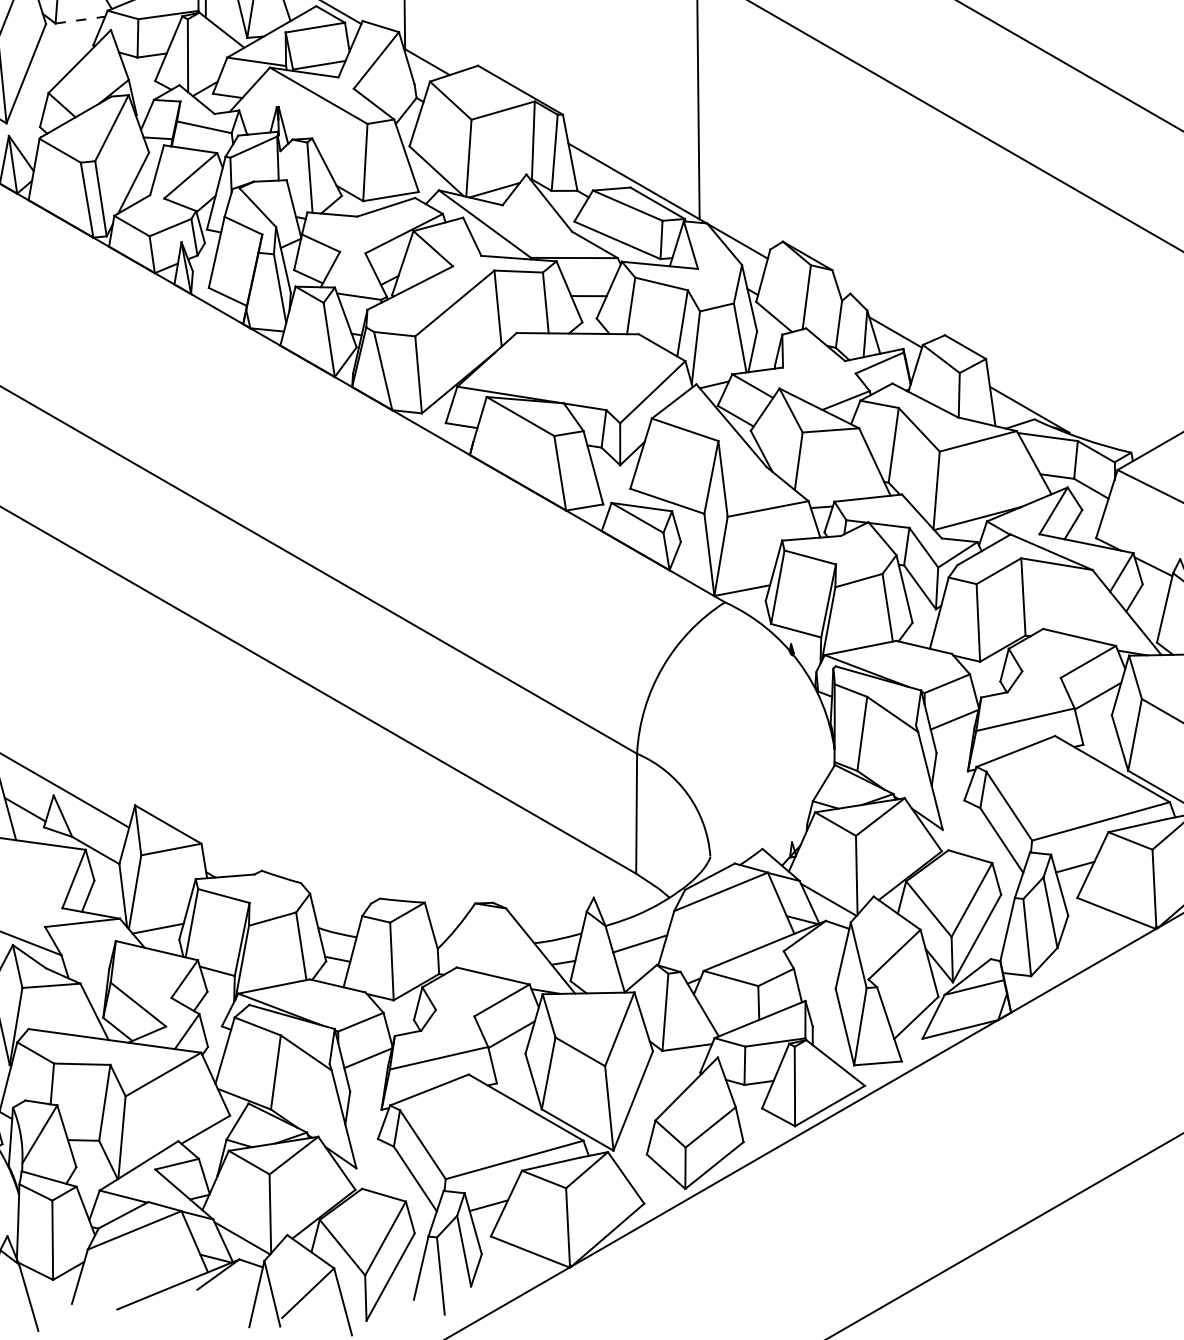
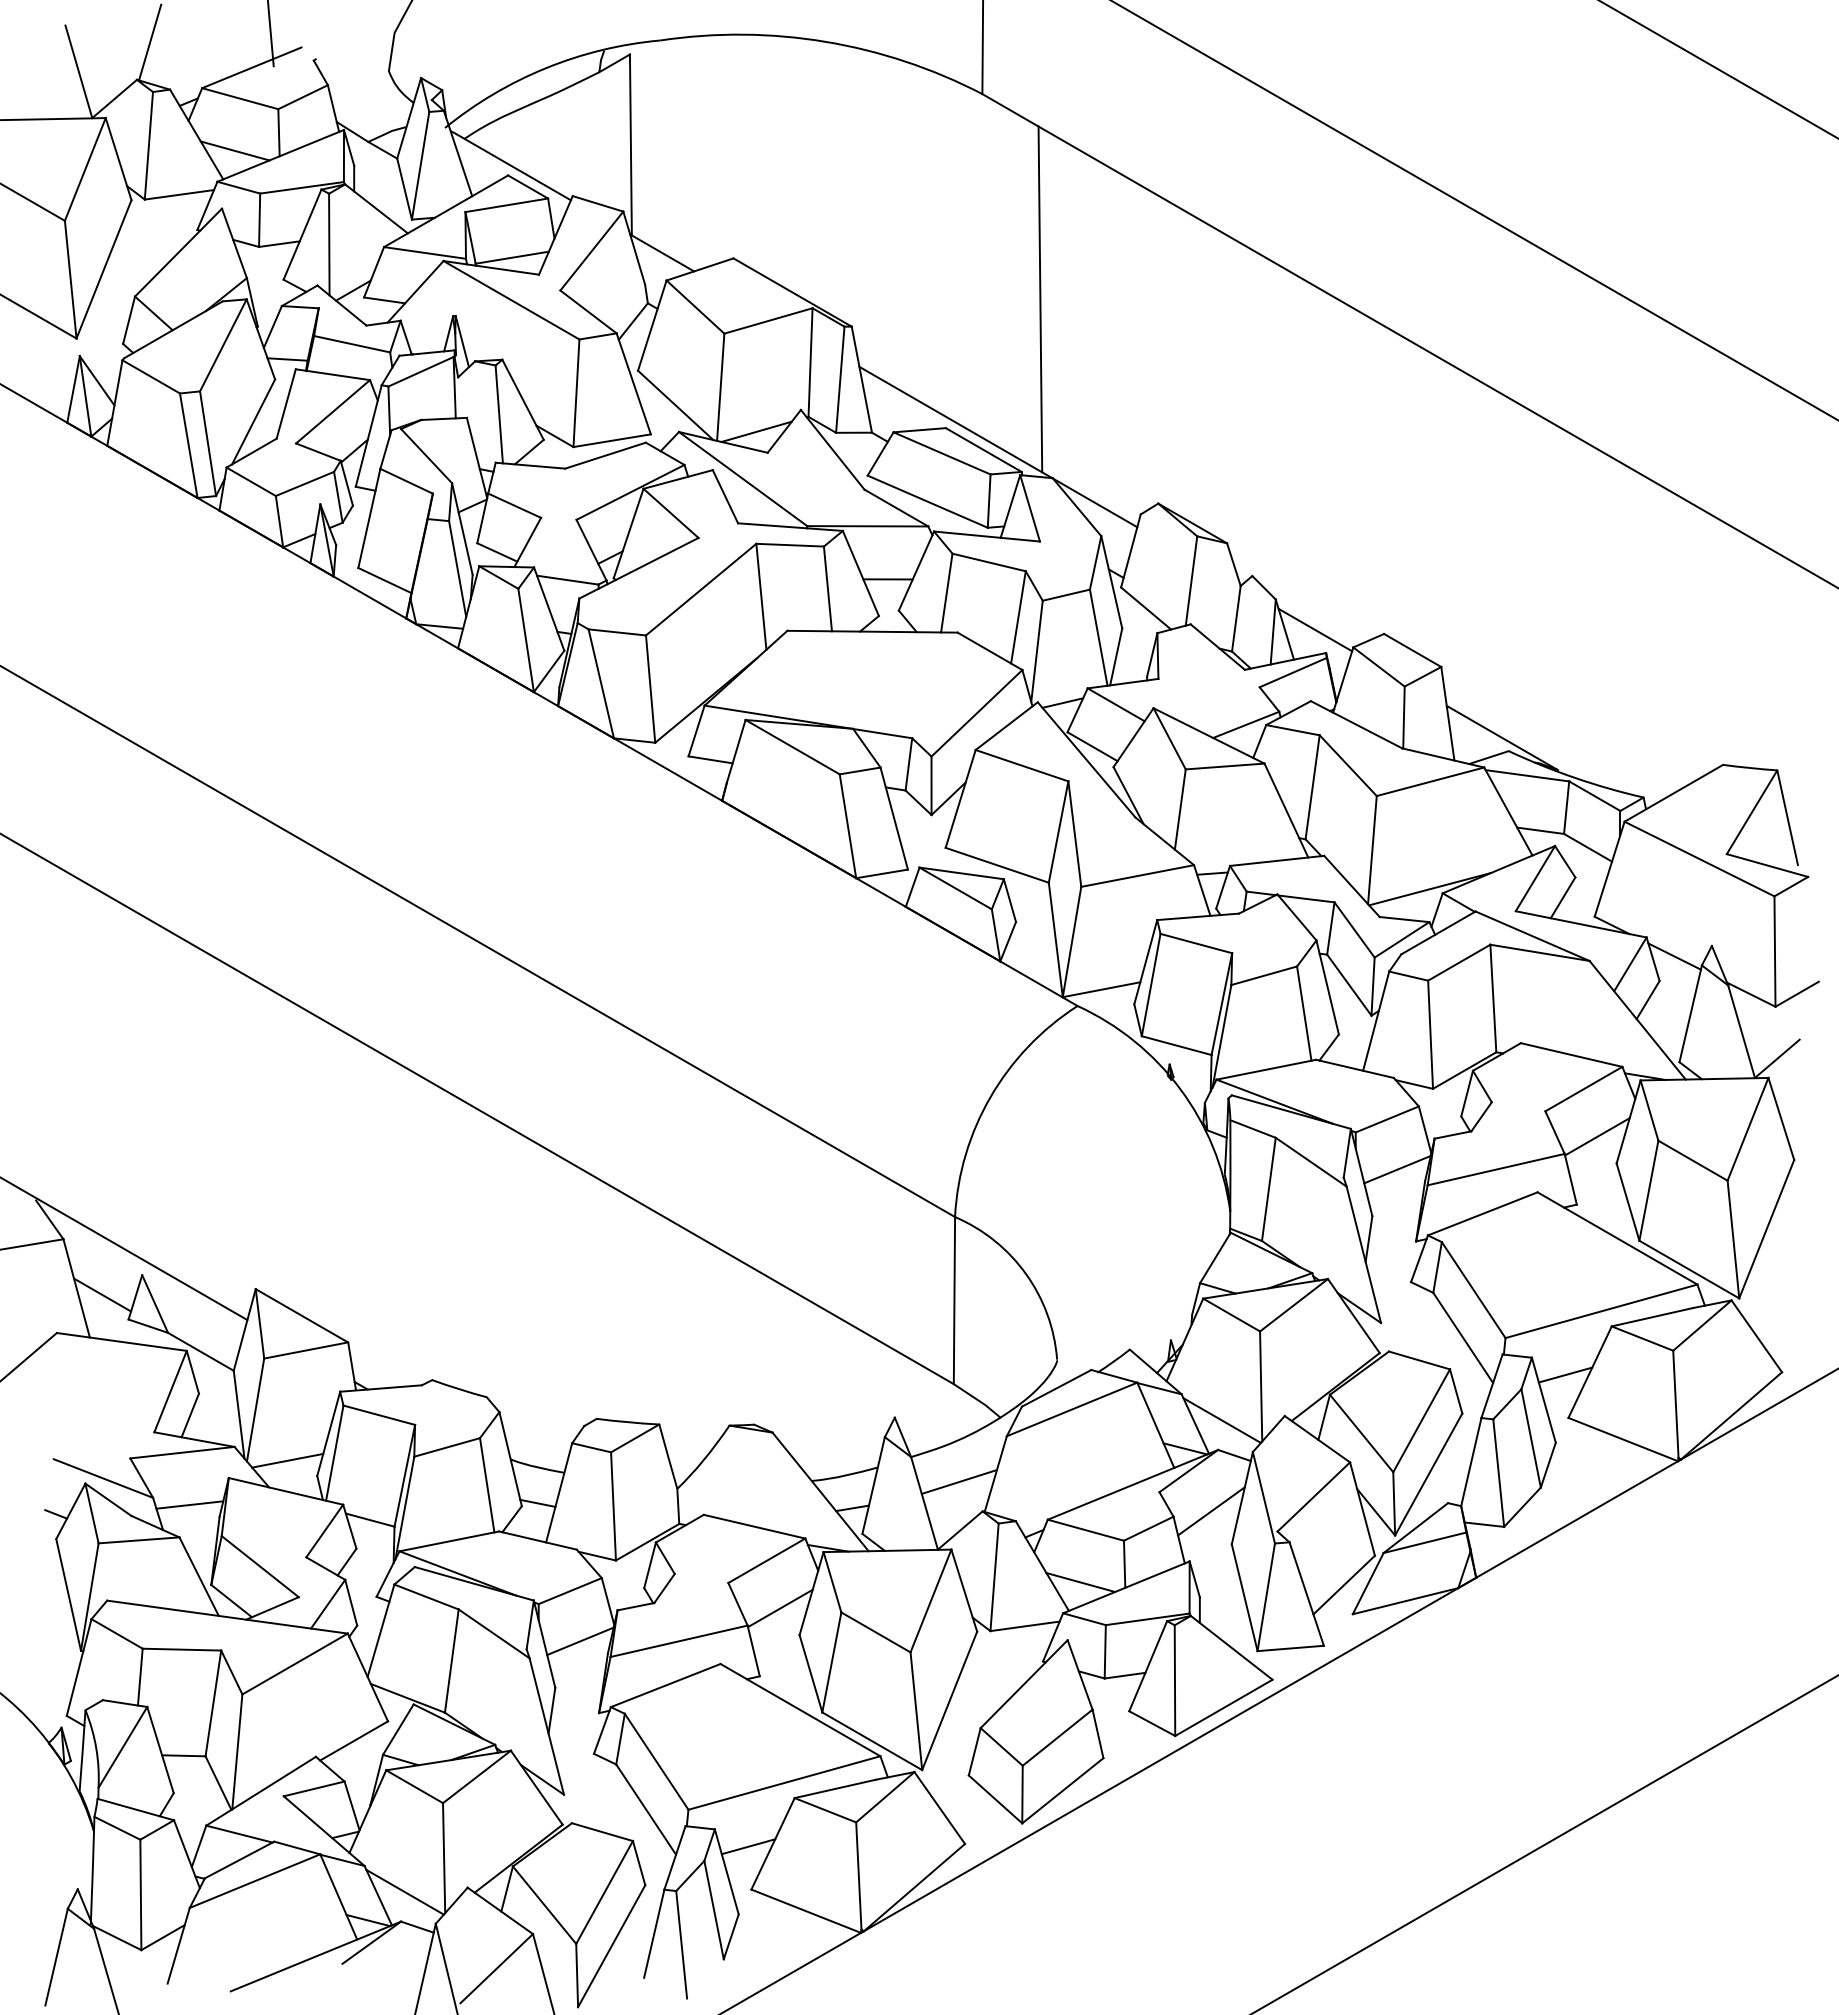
line: (80, 19) -> (179, 194), dashed -> solid
line: (87, 960) -> (189, 1504), added
line: (821, 965) -> (1211, 1511), added
line: (727, 1016) -> (1080, 1582), added

